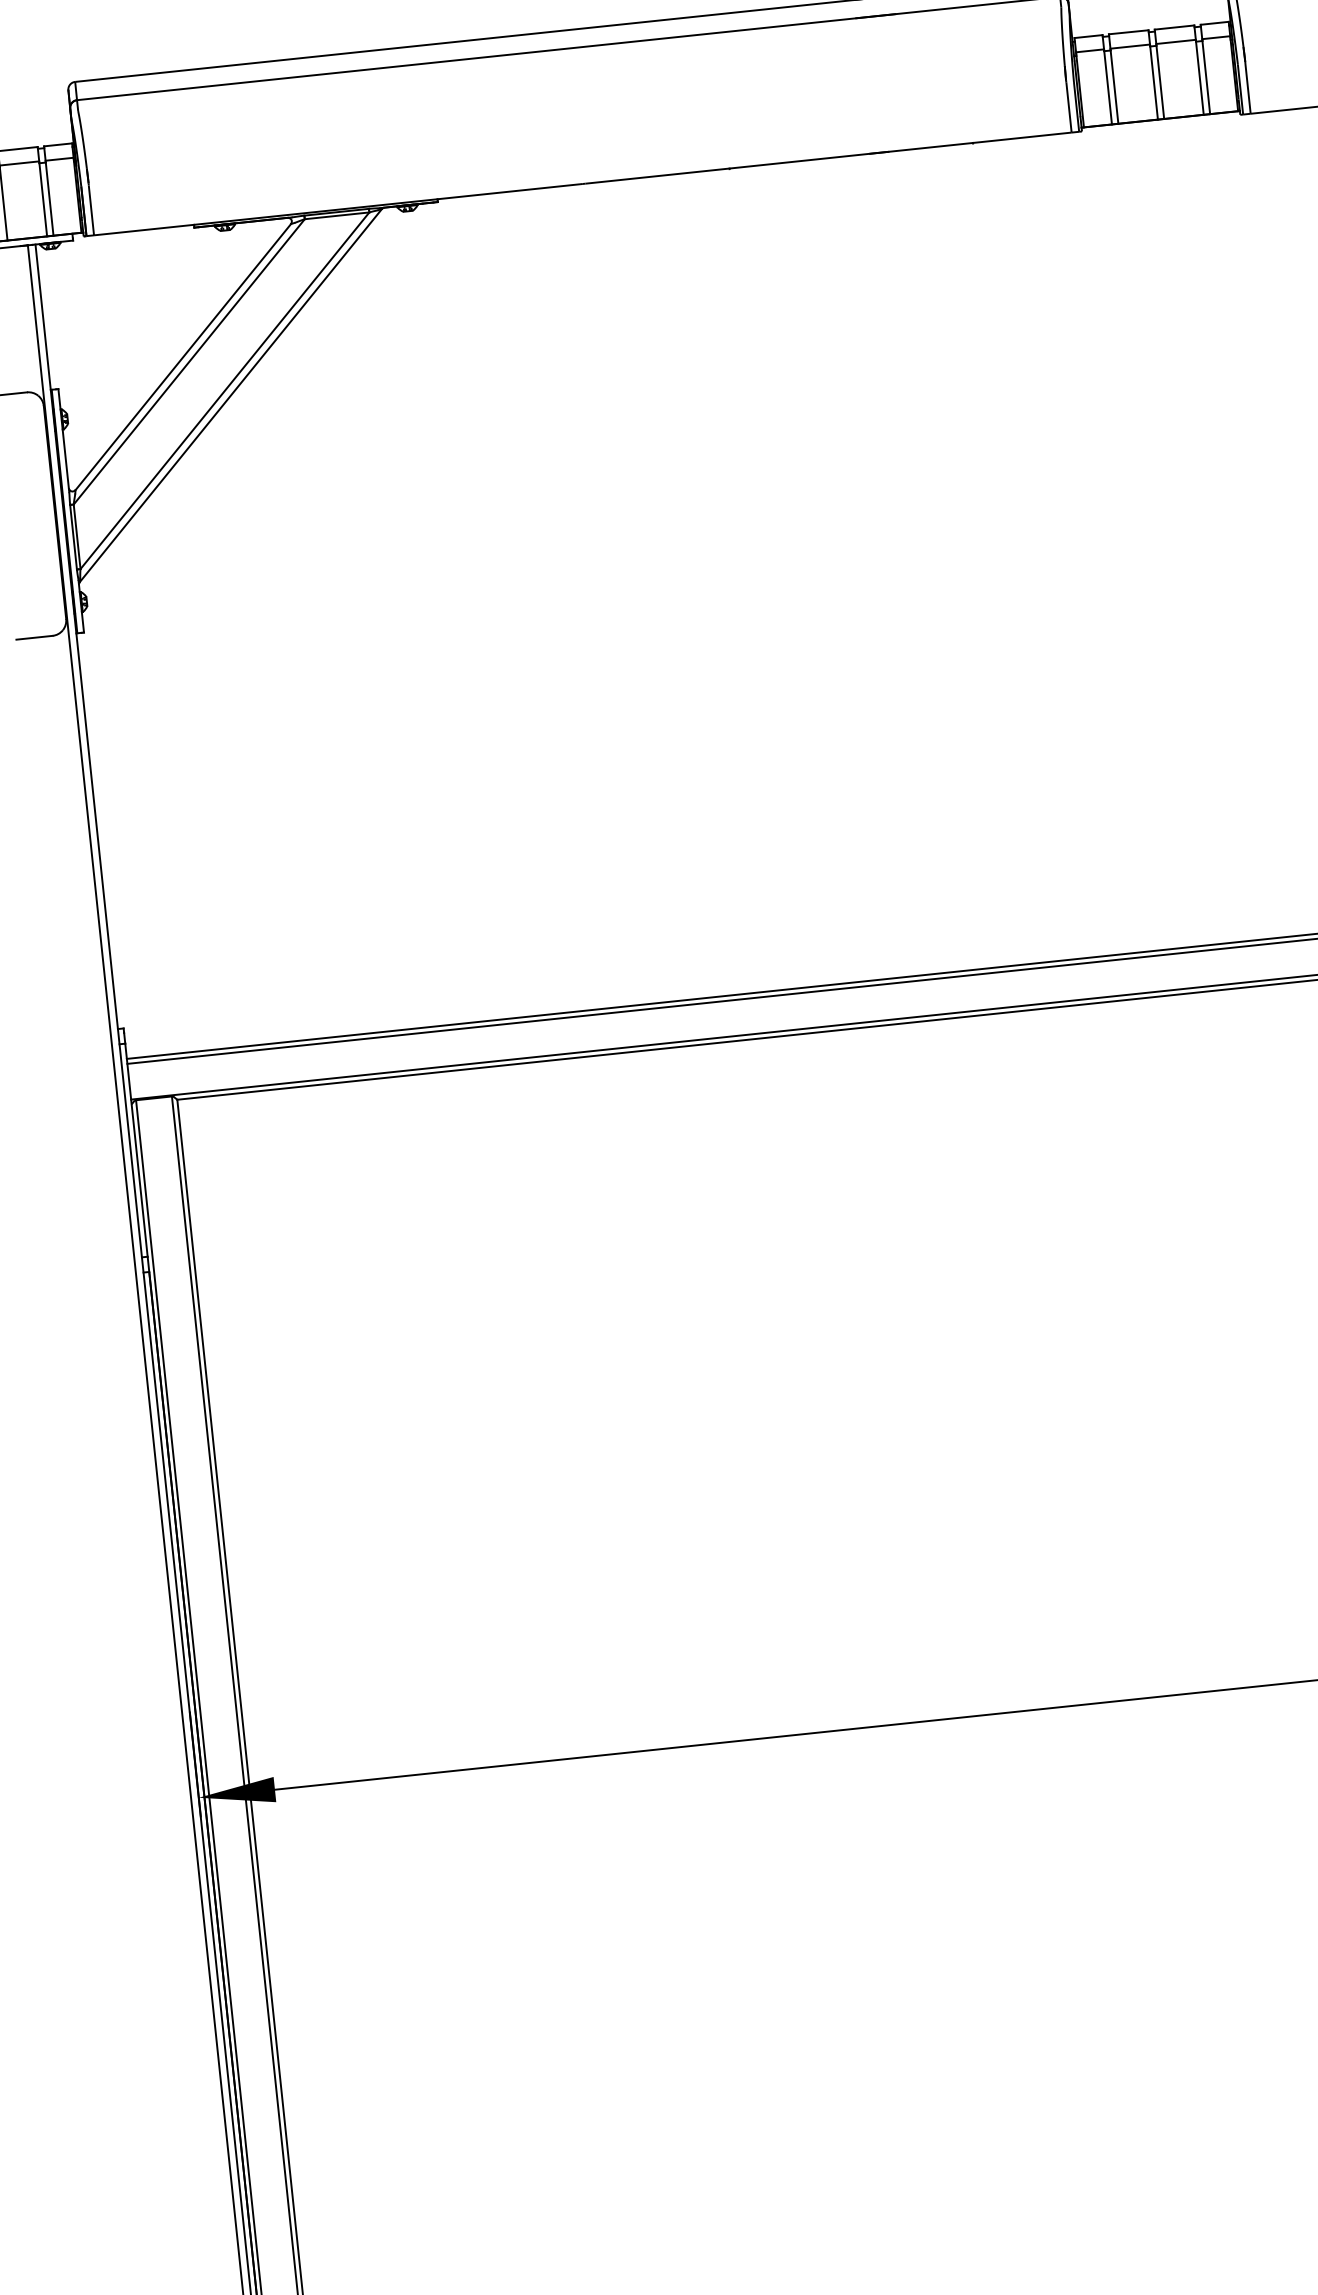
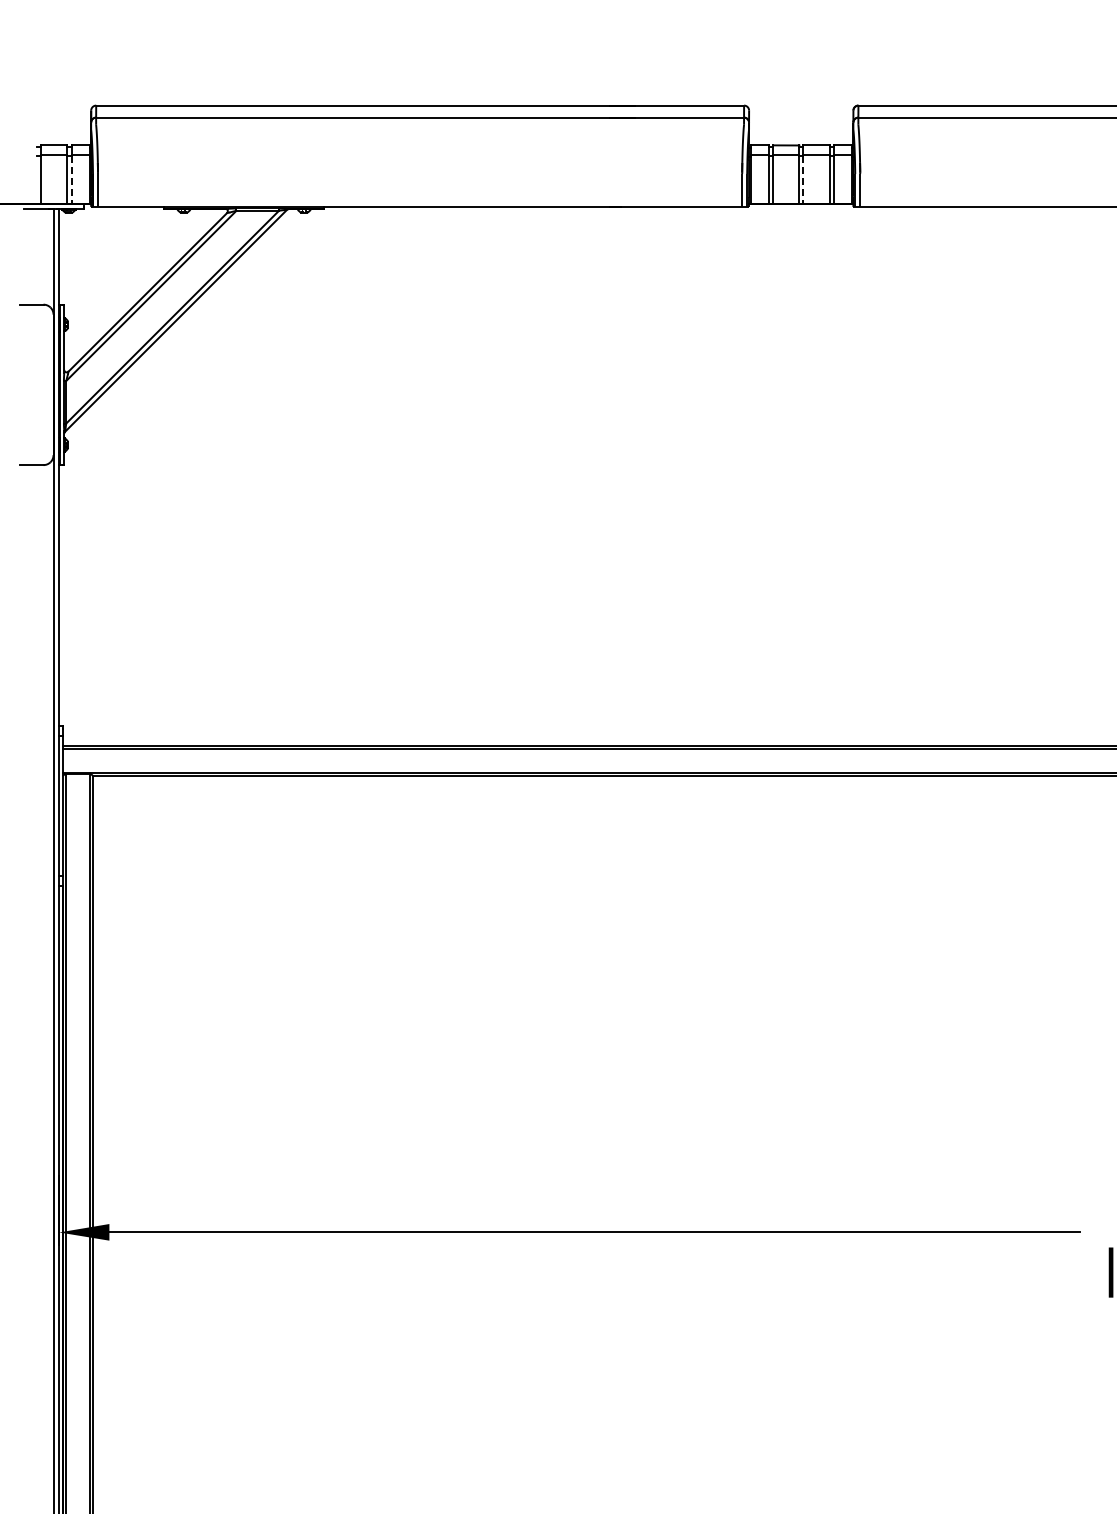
line: (1160, 82) -> (803, 180), solid -> dashed
line: (49, 199) -> (71, 180), solid -> dashed

